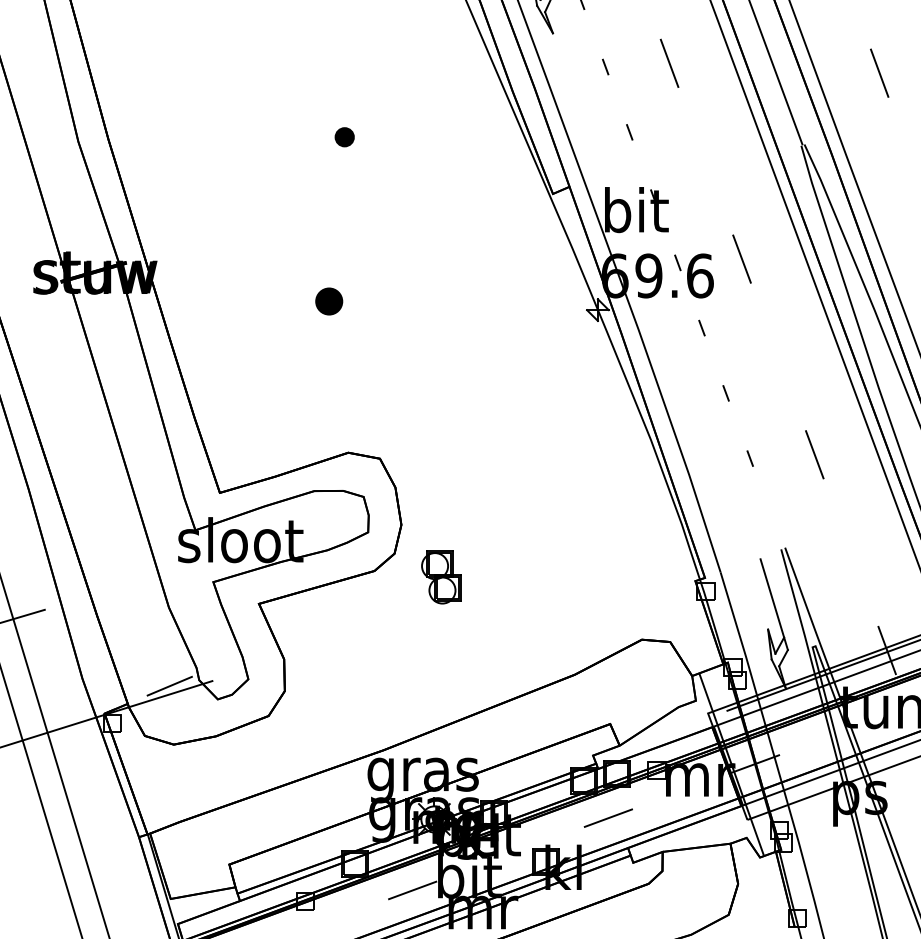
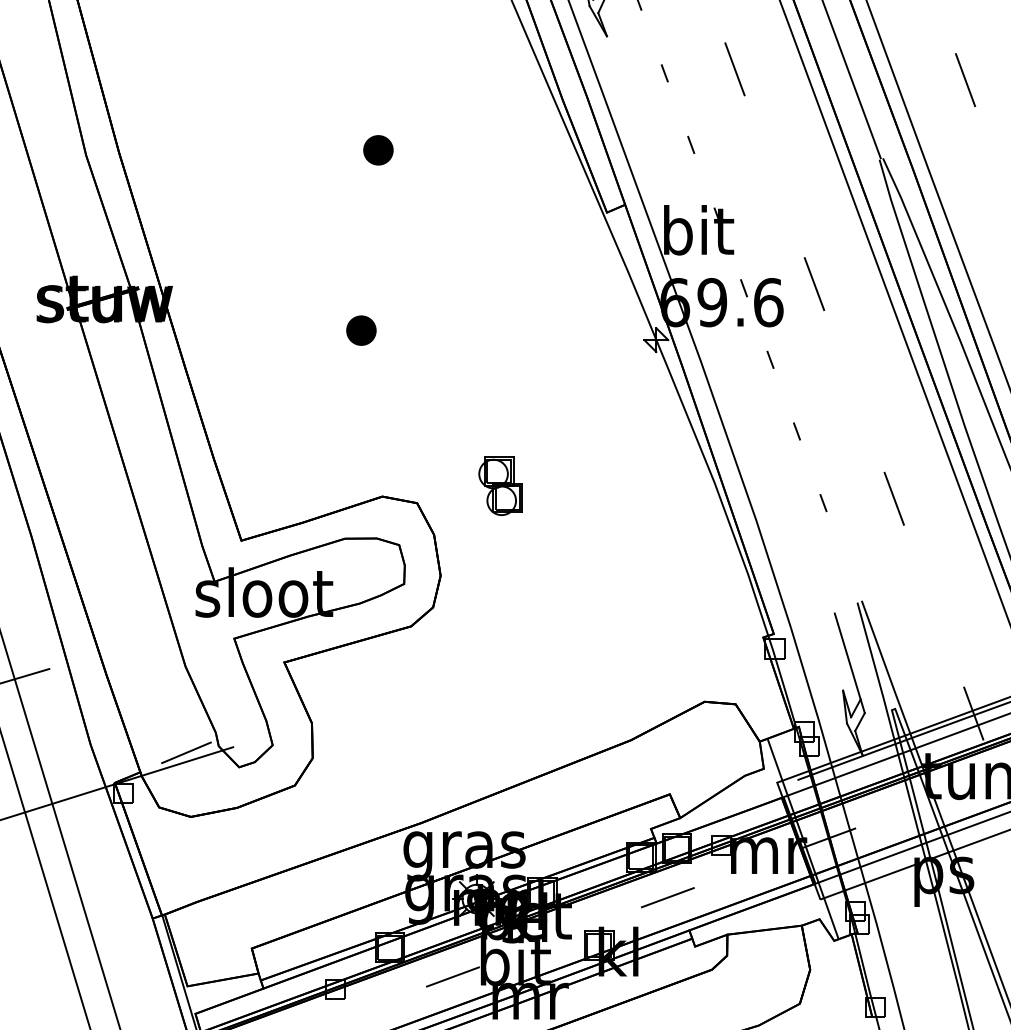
part: (344, 137) -> (378, 150), size x1.43
part: (441, 576) -> (500, 485), moved

